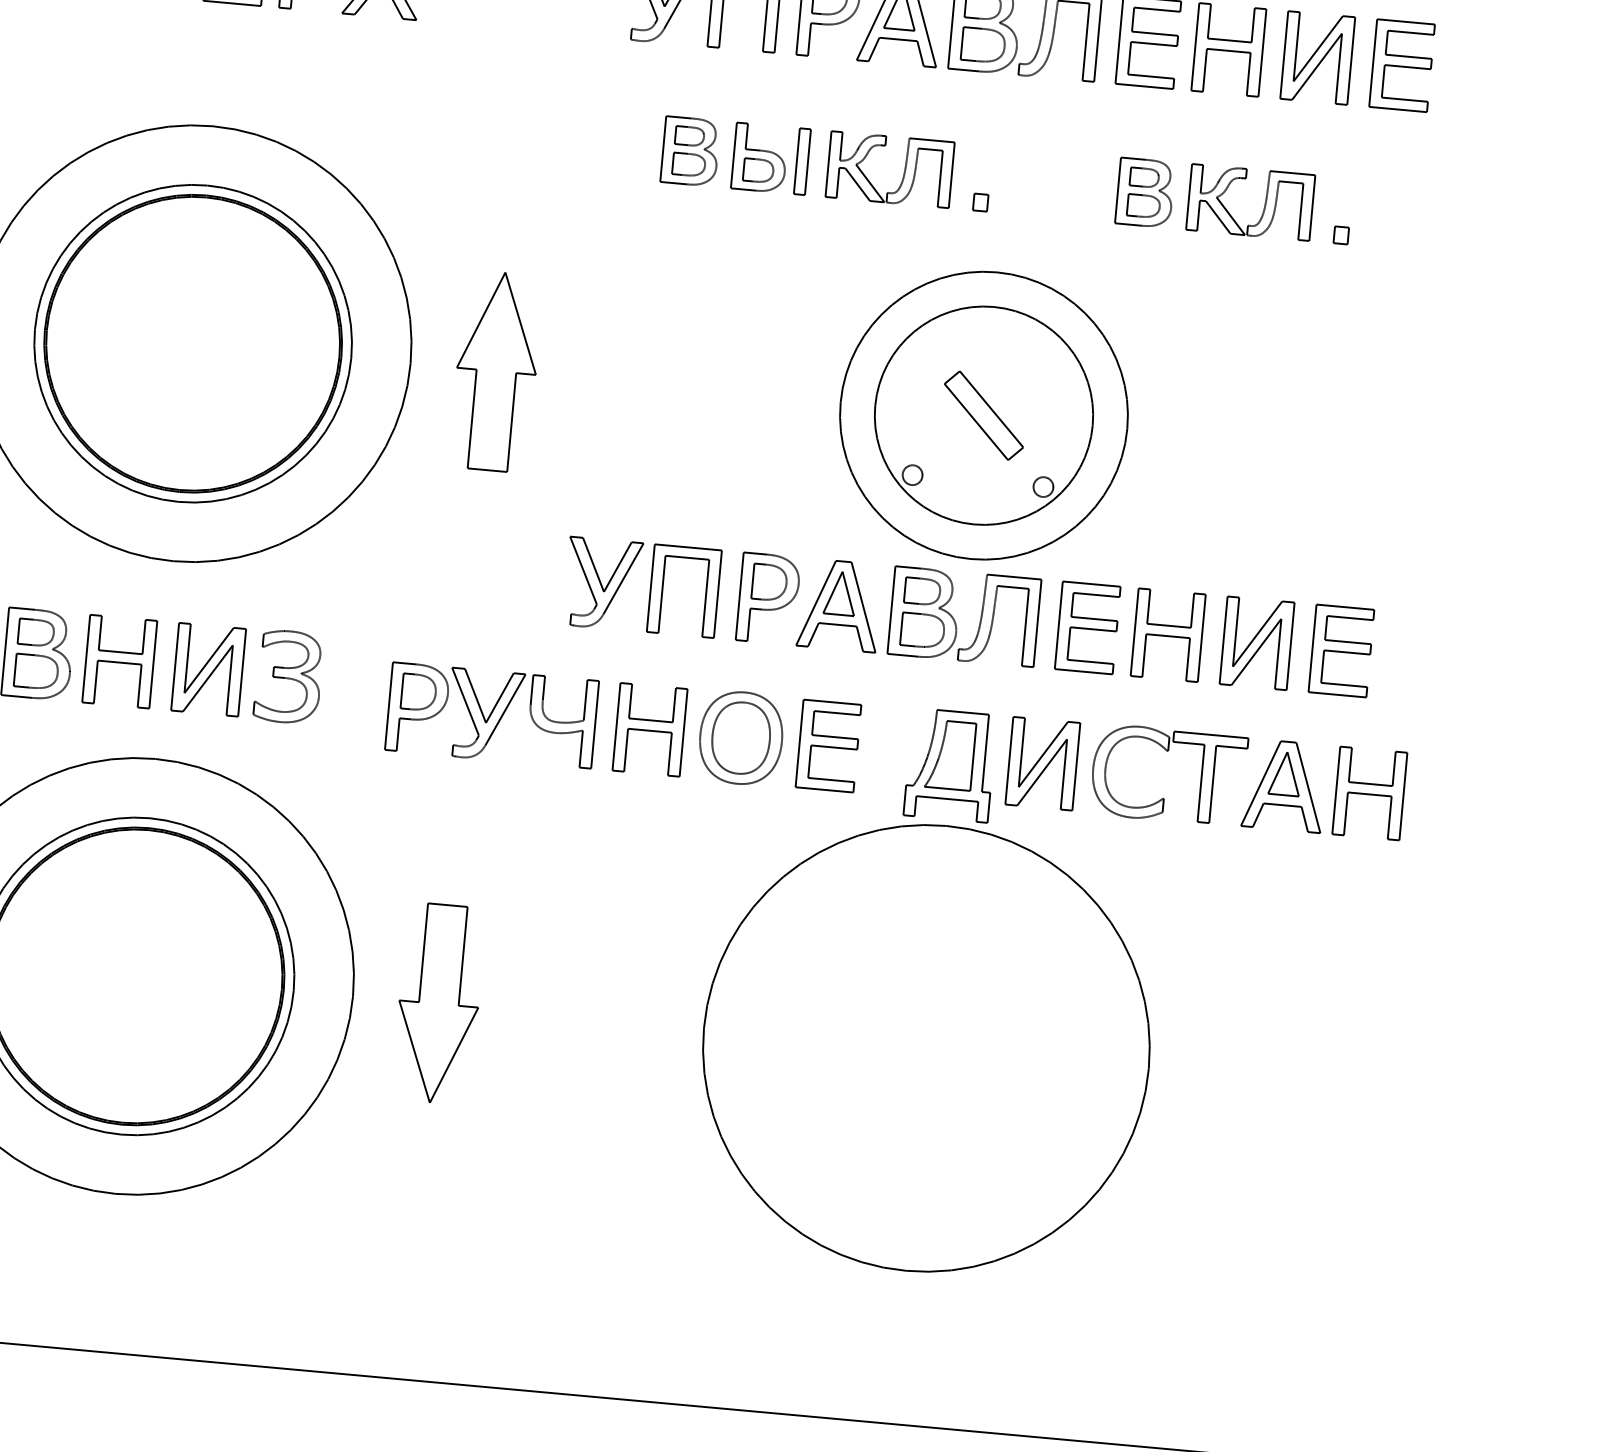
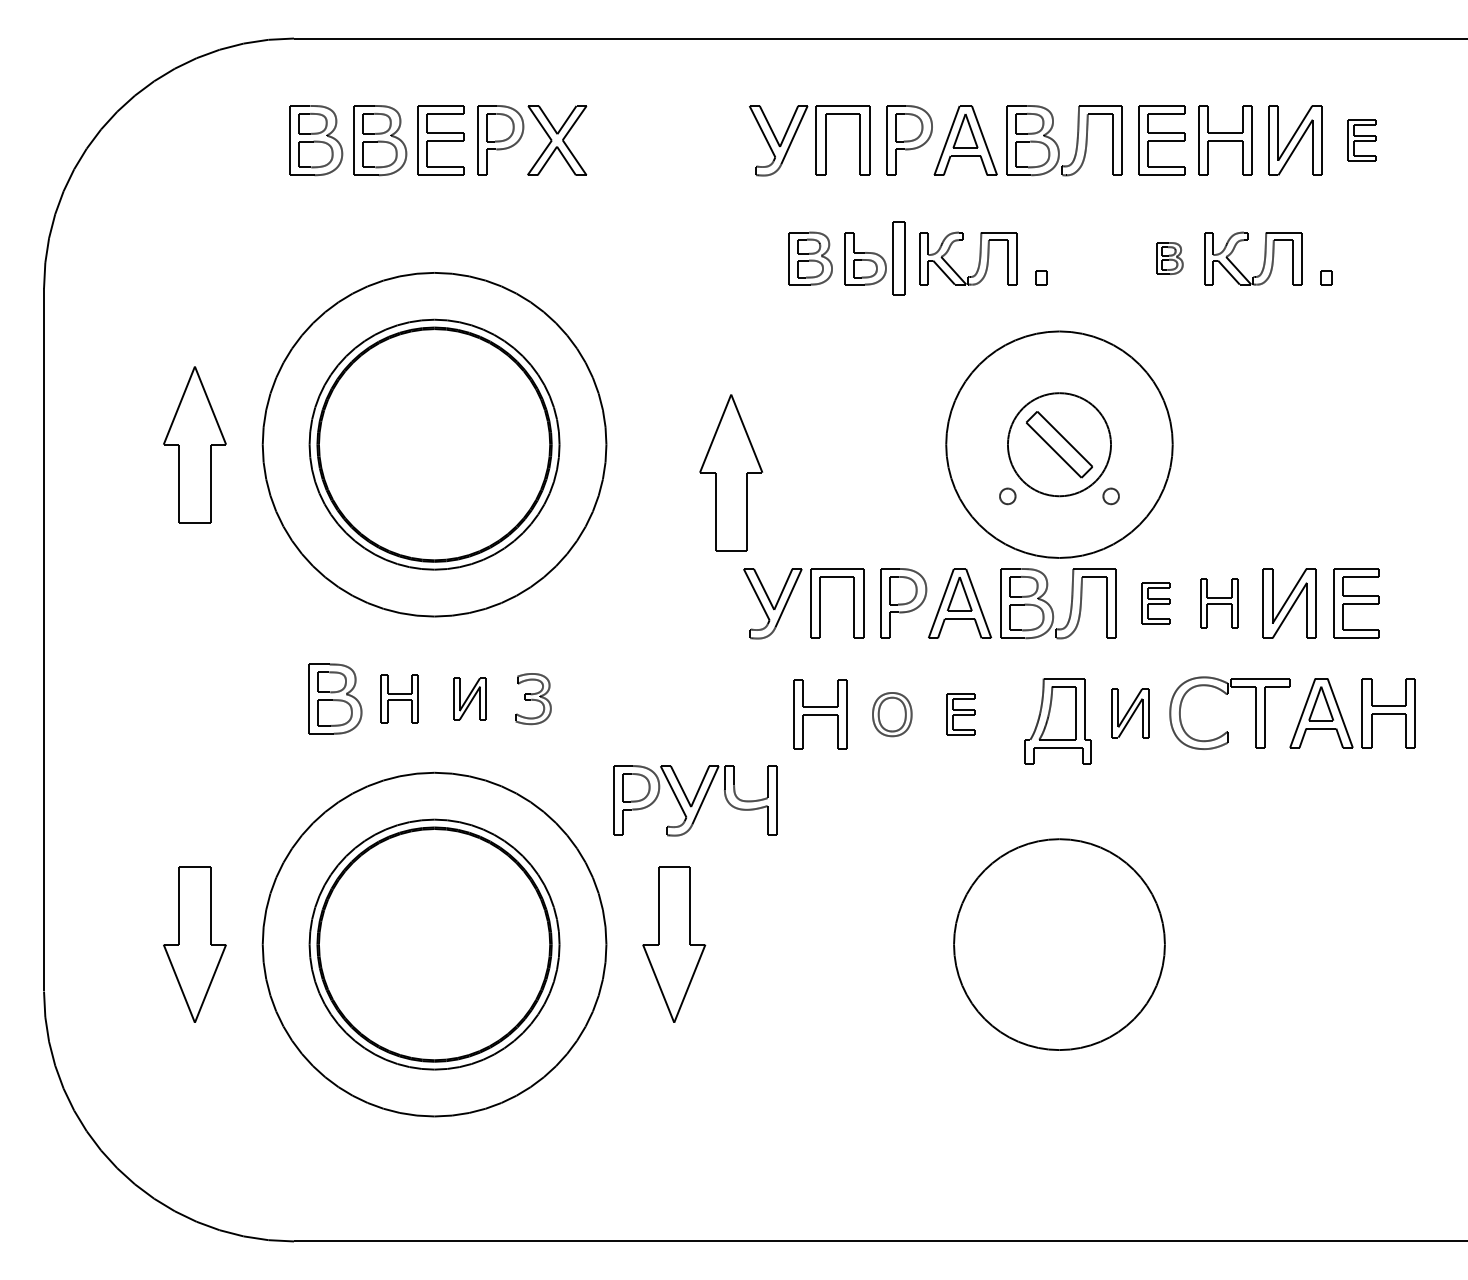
part: (1401, 65) -> (1361, 140), size x0.6
part: (801, 161) -> (898, 258), size x1.4
part: (1144, 192) -> (1169, 258), size x0.6
part: (496, 371) -> (731, 472), moved
circle: (984, 415) -> (1059, 444), size x0.6
part: (1087, 627) -> (1155, 603), size x0.6
part: (1168, 635) -> (1219, 603), size x0.7
part: (119, 660) -> (399, 698), size x0.7
part: (208, 668) -> (469, 698), size x0.6
part: (289, 676) -> (533, 698), size x0.7
part: (492, 715) -> (695, 800), moved
part: (741, 737) -> (892, 714), size x0.6
part: (827, 745) -> (960, 714), size x0.6
part: (1042, 764) -> (1130, 713), size x0.7
circle: (926, 1048) -> (1059, 944), size x0.6

